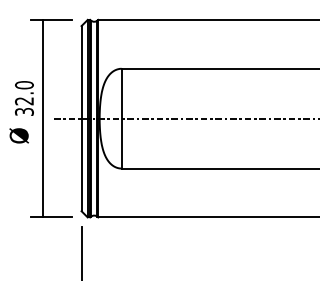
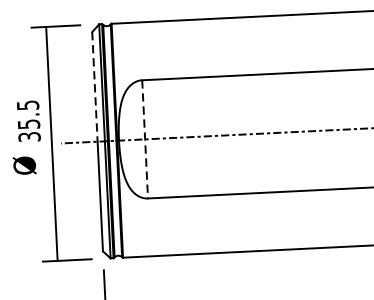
line: (81, 72) -> (94, 87), solid -> dashed
text: (24, 93) -> (28, 115), 32.0 -> 35.5
line: (121, 118) -> (144, 139), solid -> dashed

